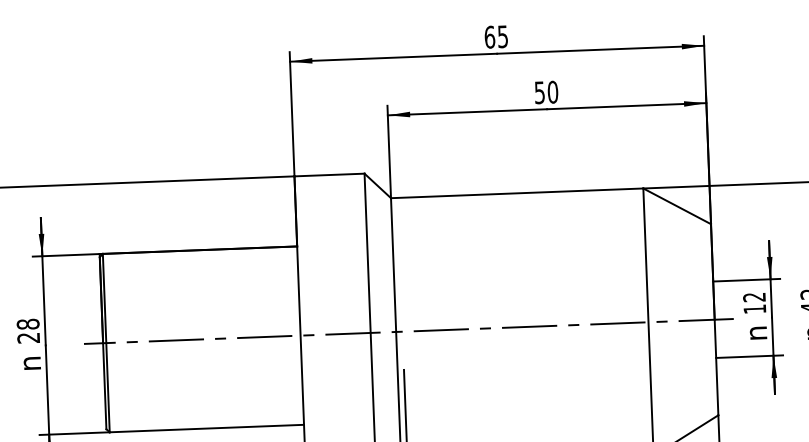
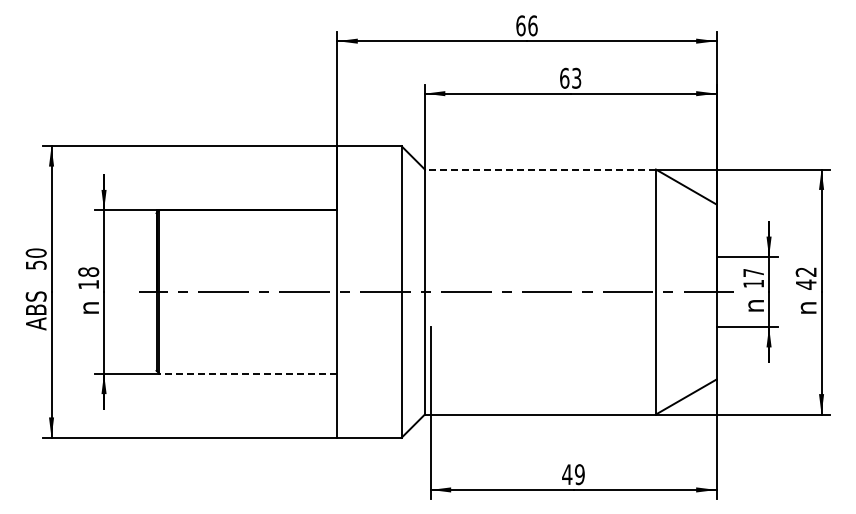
text: (502, 36) -> (532, 25), 65 -> 66
text: (546, 91) -> (570, 77), 50 -> 63
line: (517, 193) -> (540, 169), solid -> dashed
text: (754, 297) -> (753, 273), 12 -> 17
text: (28, 337) -> (88, 284), 28 -> 18
line: (206, 428) -> (248, 373), solid -> dashed

